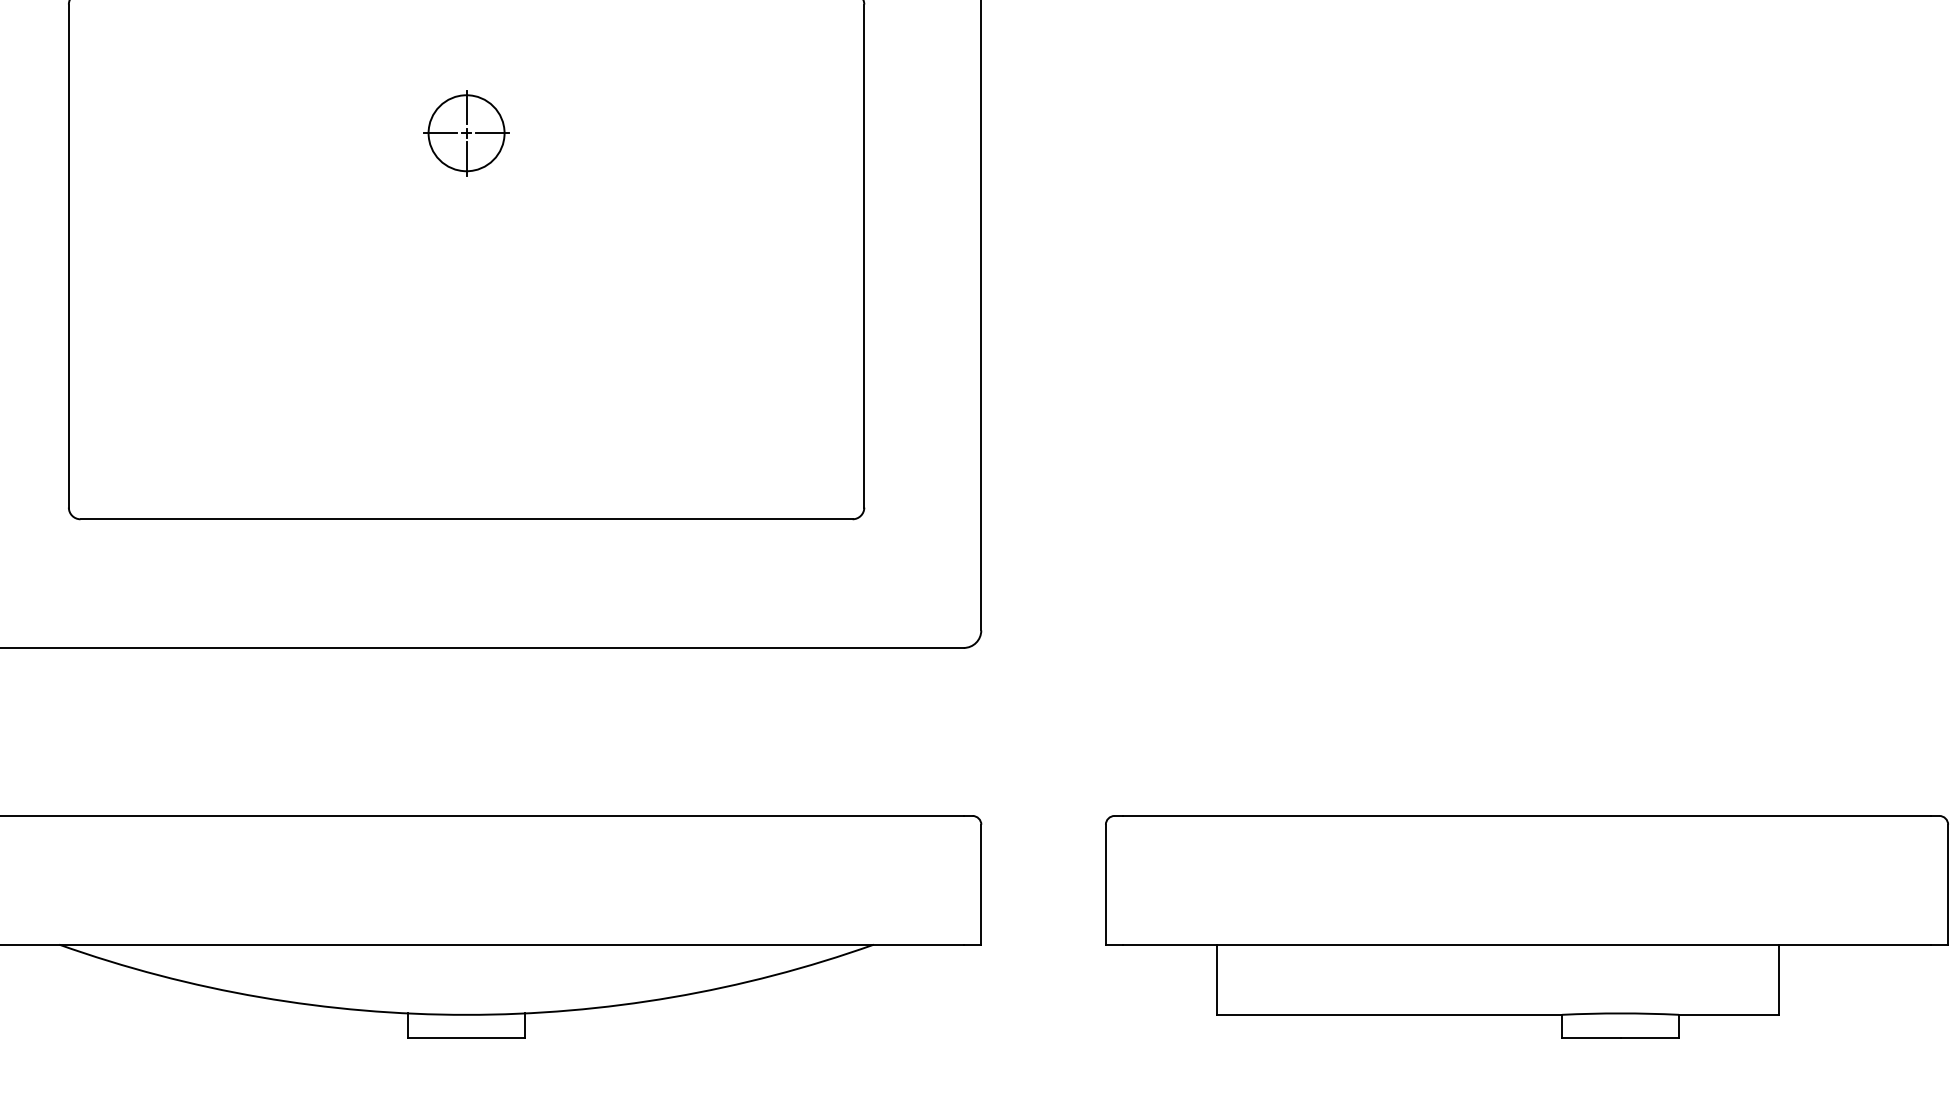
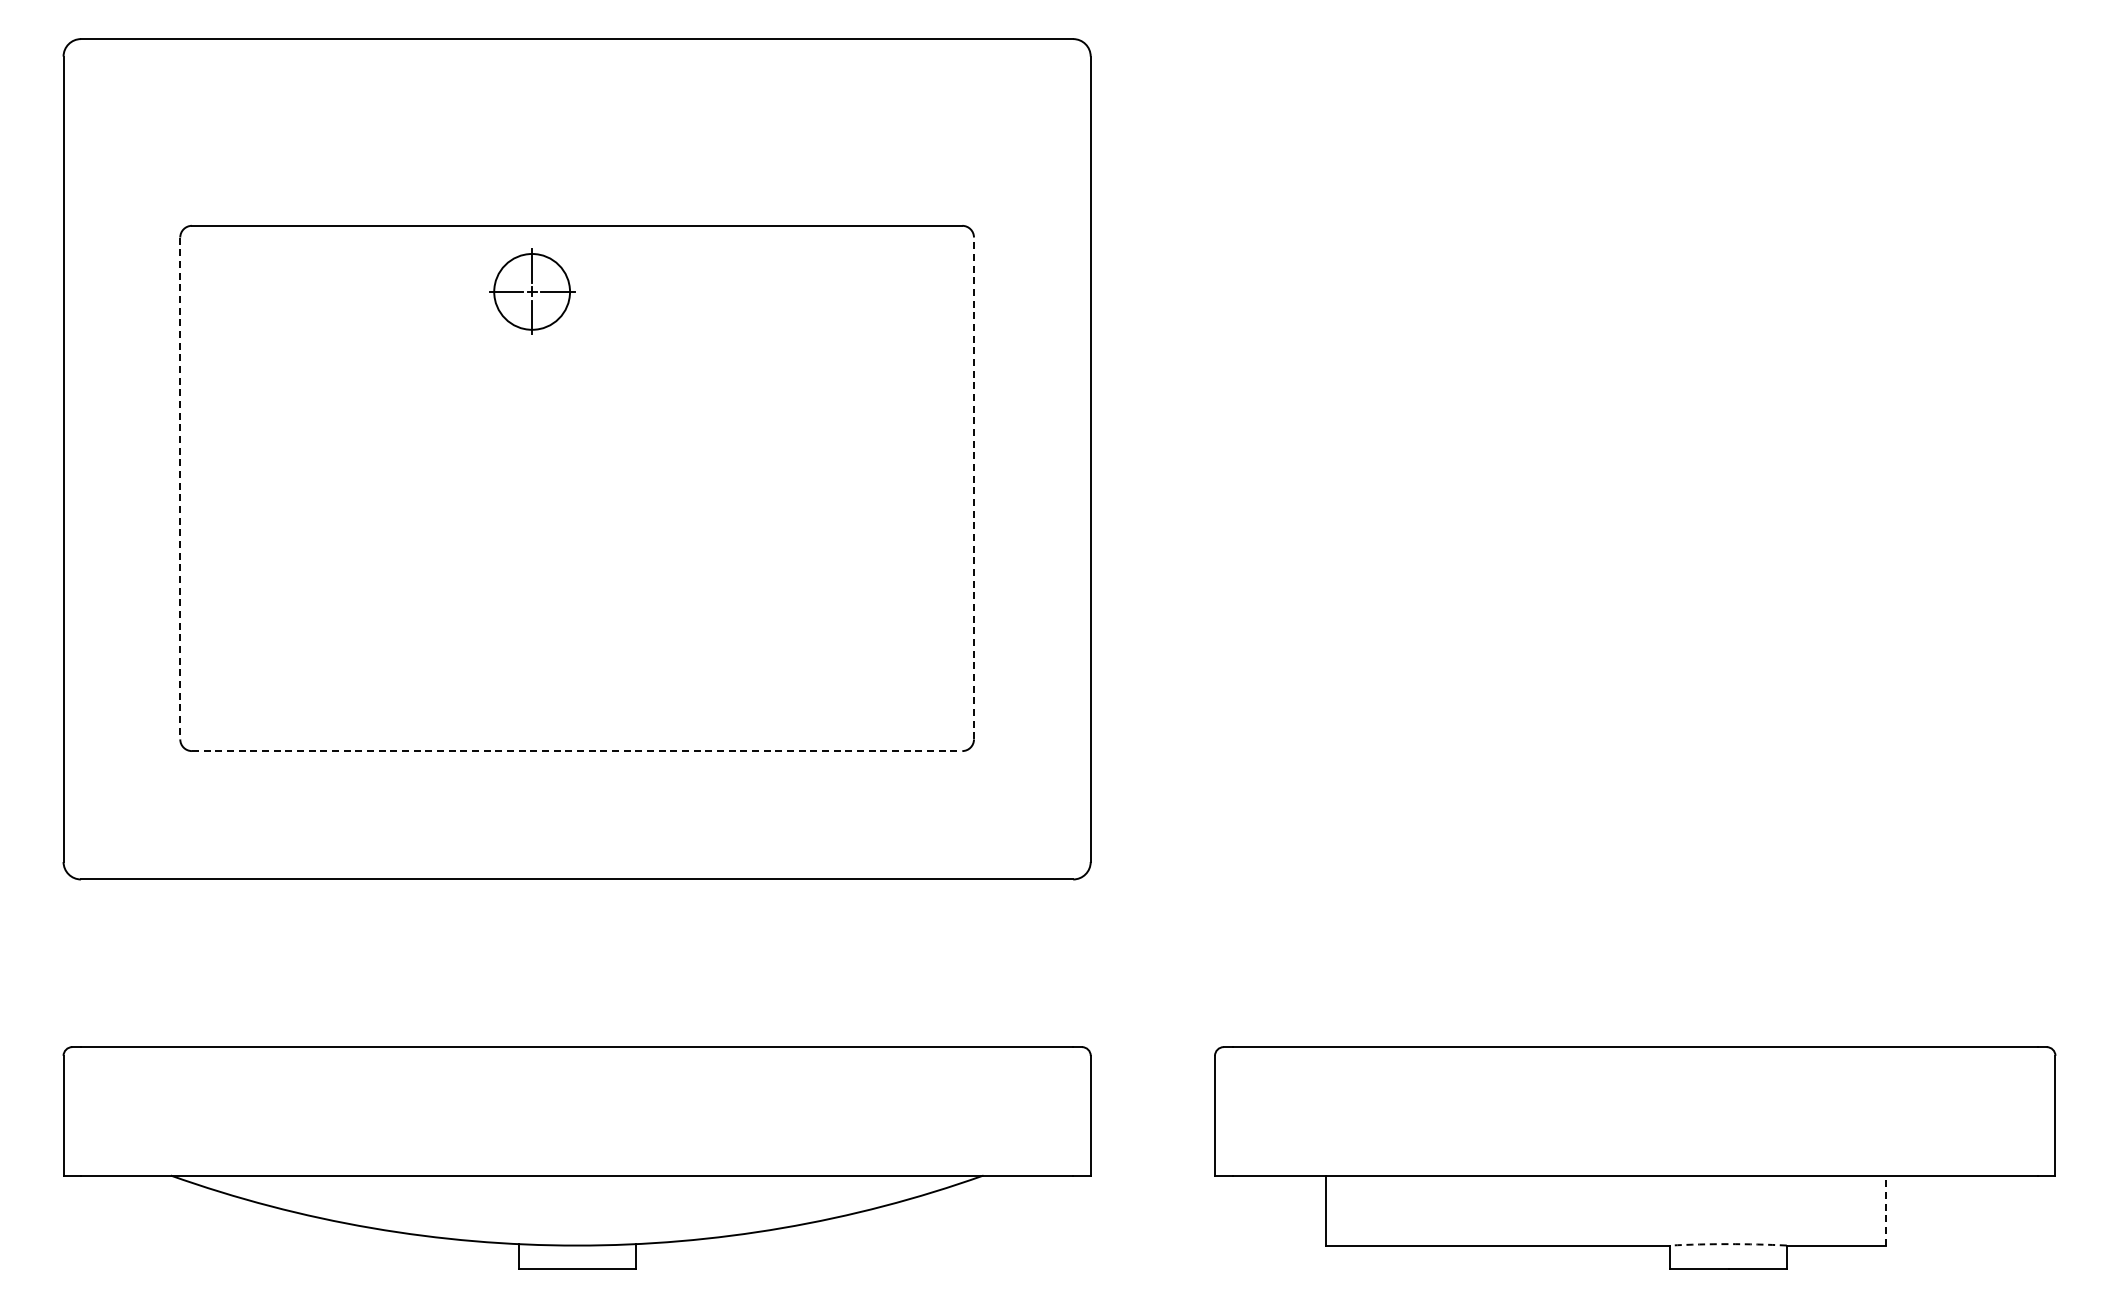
part: (466, 132) -> (532, 291), moved
line: (69, 256) -> (180, 488), solid -> dashed
line: (864, 256) -> (974, 488), solid -> dashed
line: (466, 519) -> (577, 751), solid -> dashed
line: (1778, 979) -> (1886, 1210), solid -> dashed
arc: (1620, 1013) -> (1728, 1244), solid -> dashed

